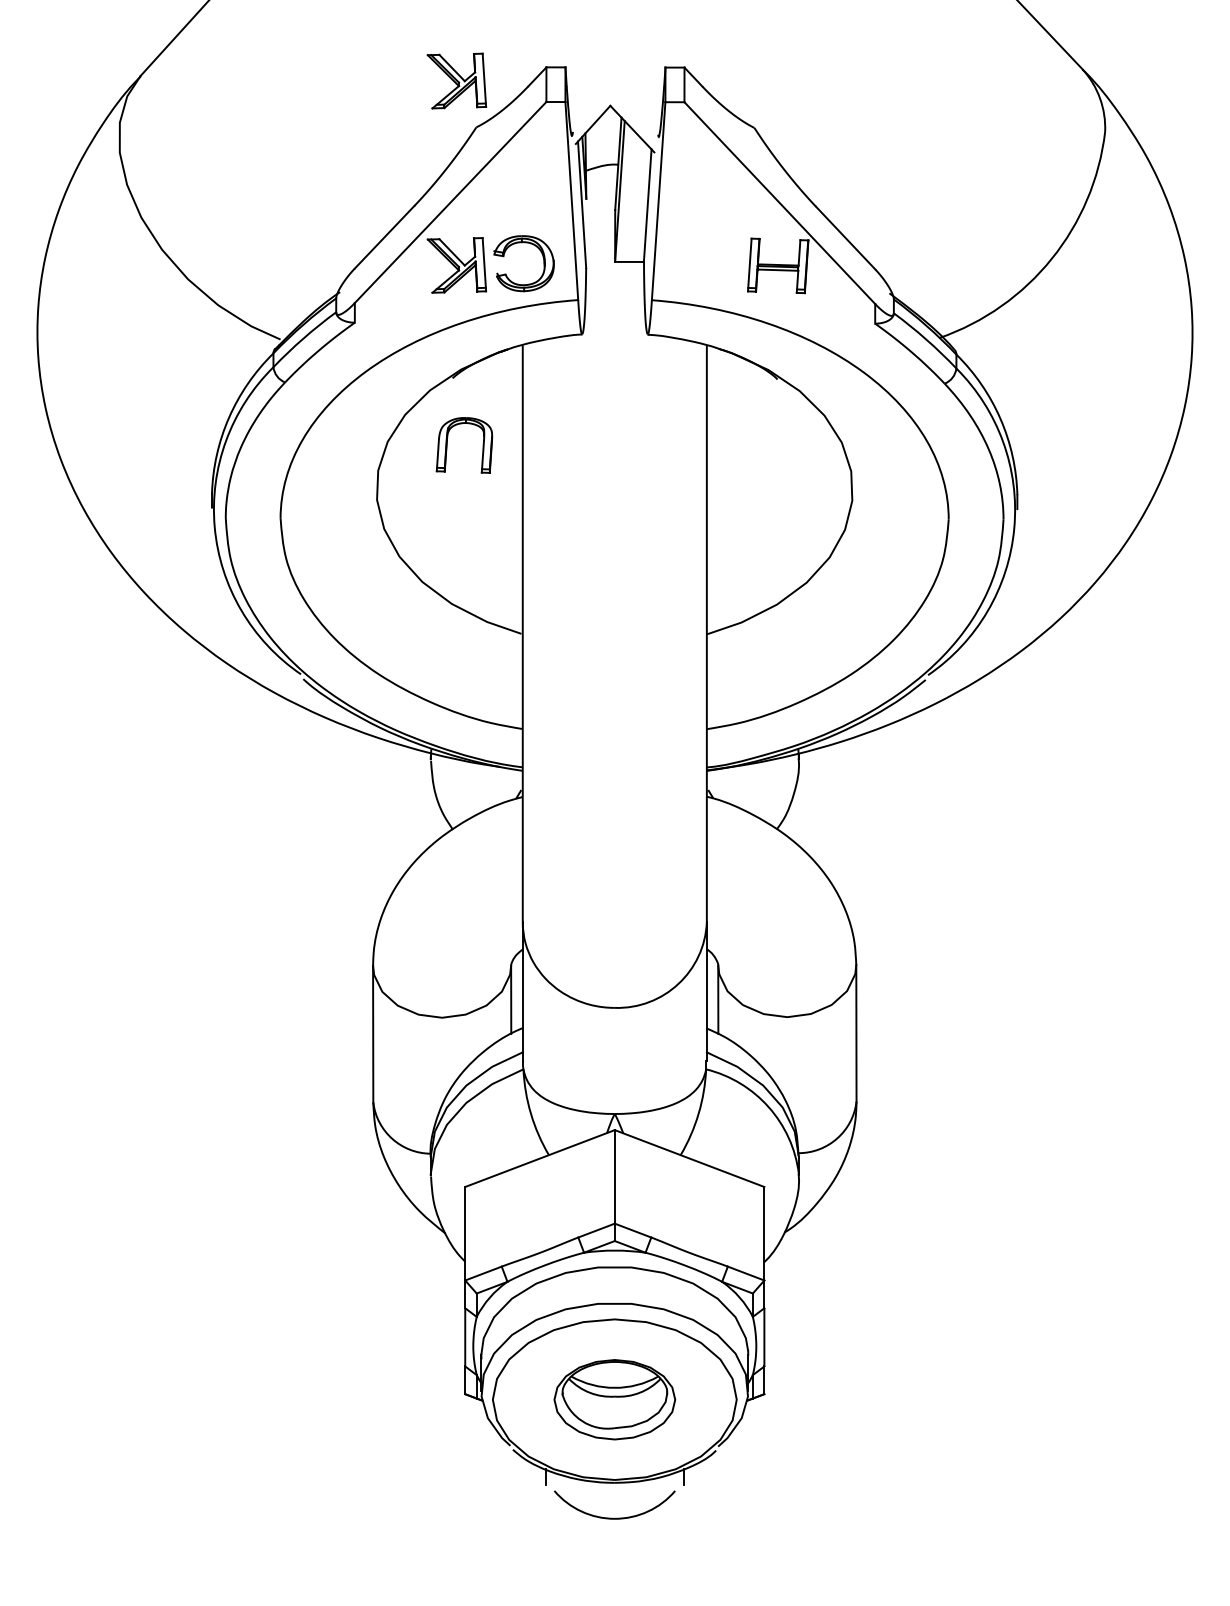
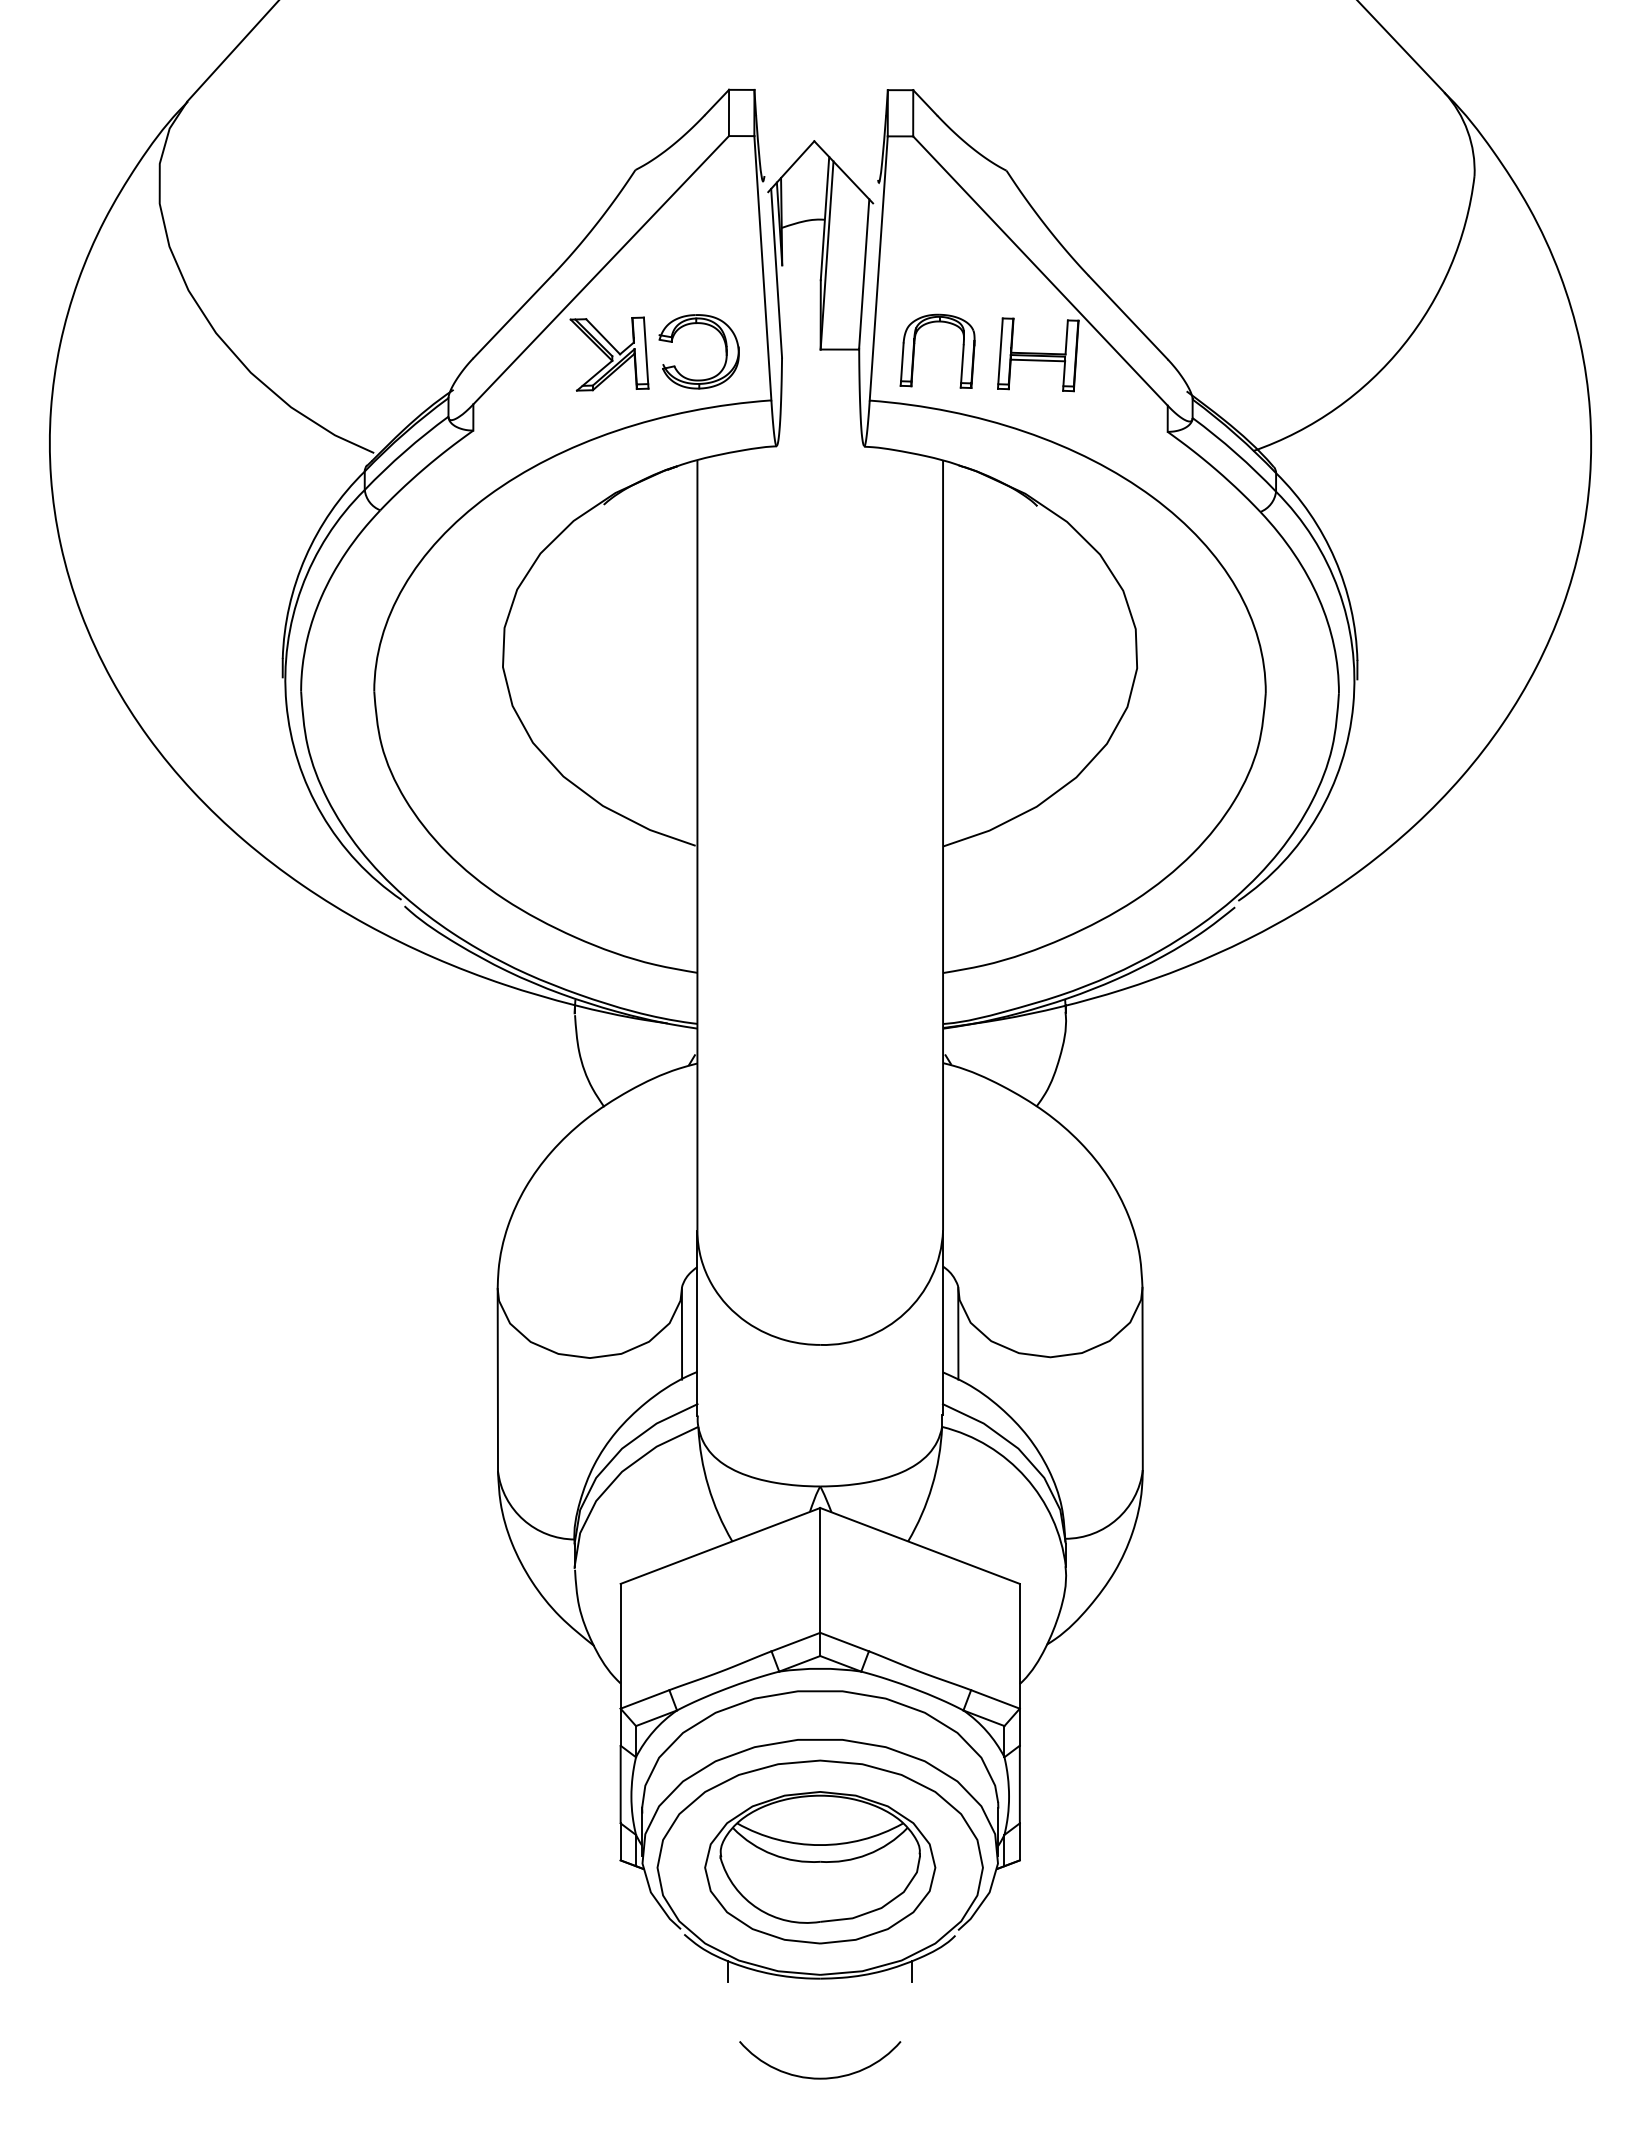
part: (456, 80) -> (609, 107), removed
part: (447, 441) -> (915, 345), moved
part: (615, 1399) -> (820, 1867), size x1.43
arc: (615, 1517) -> (820, 2077), moved

